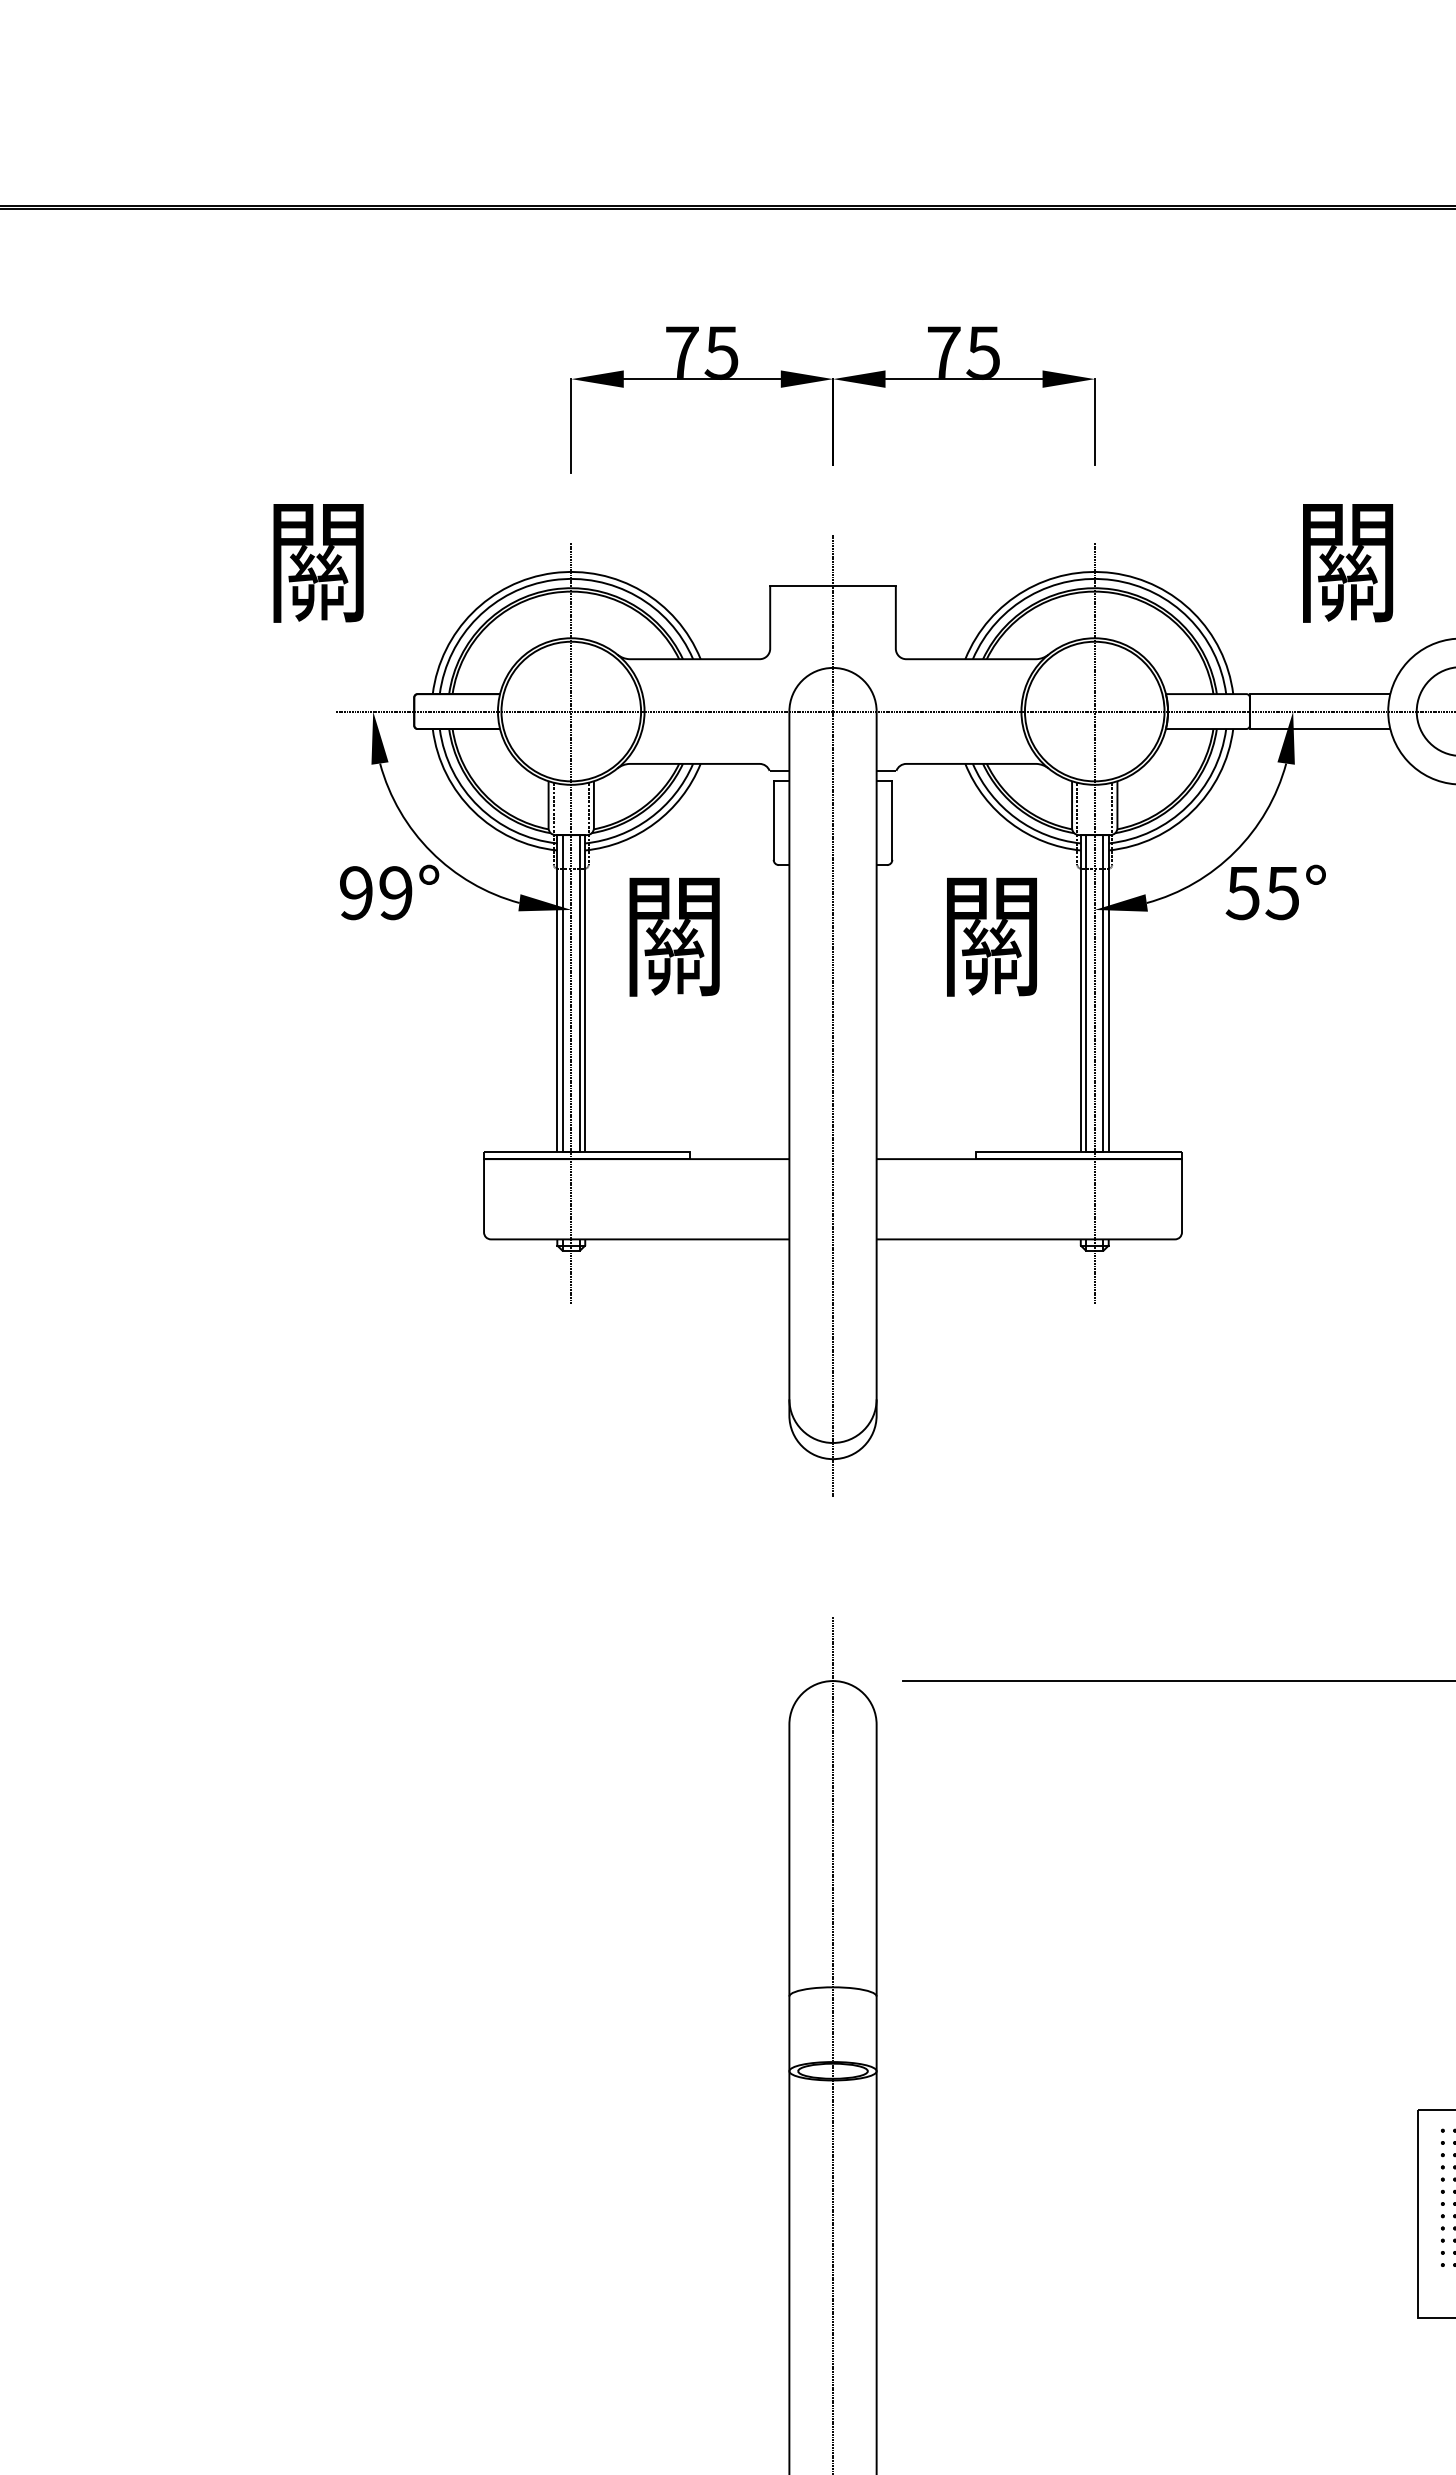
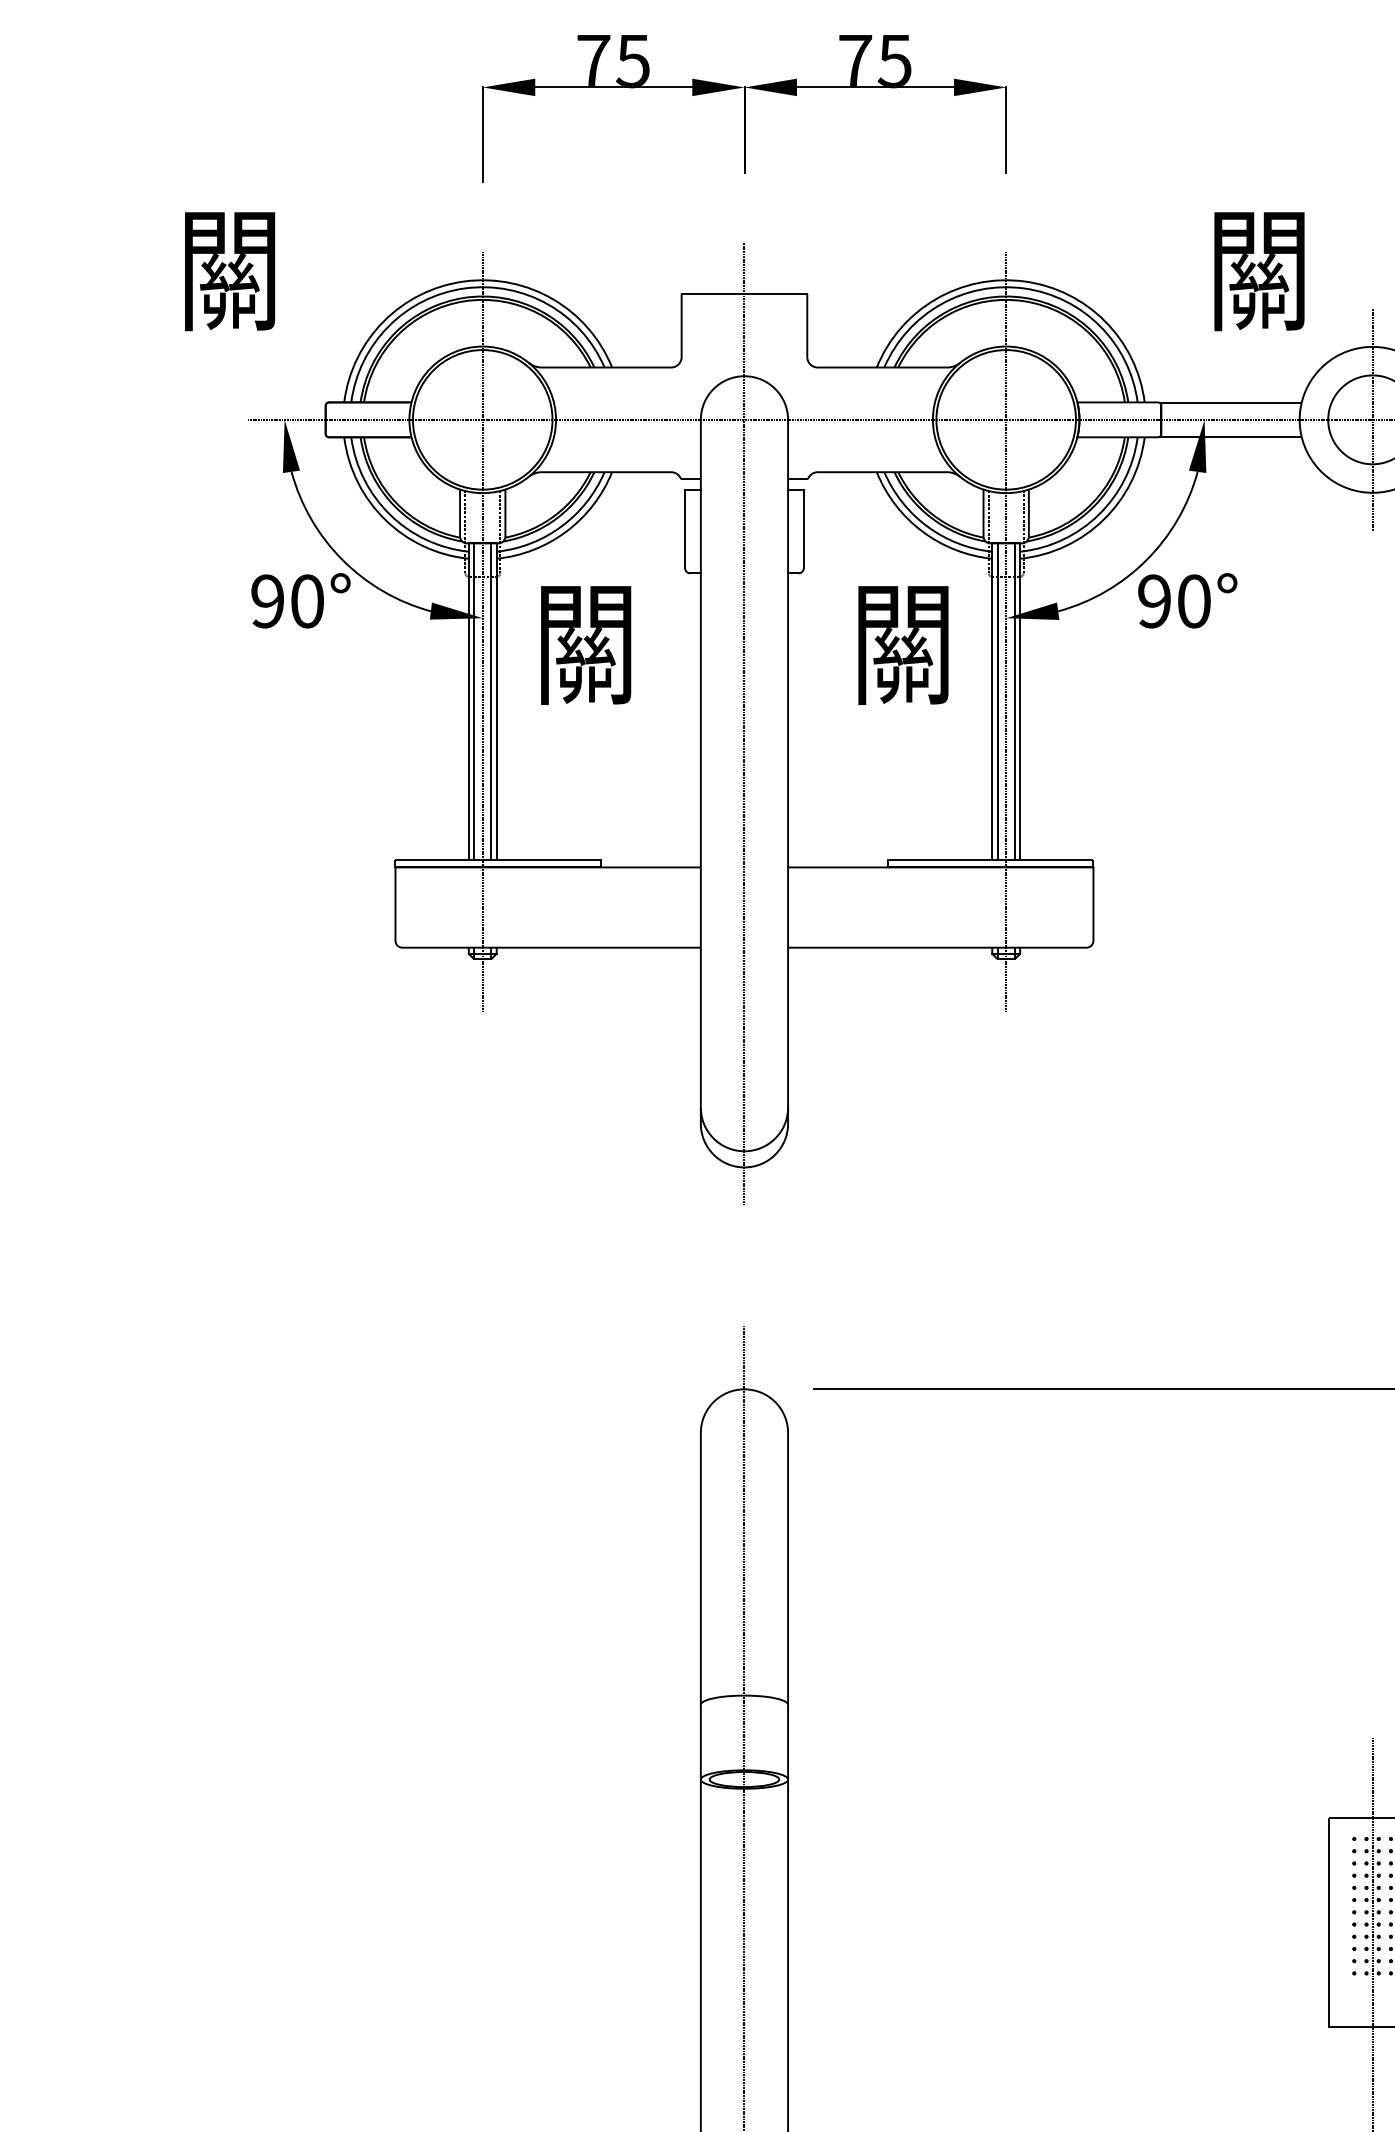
text: (395, 893) -> (306, 601), 99° -> 90°
text: (1262, 893) -> (1173, 601), 55° -> 90°

